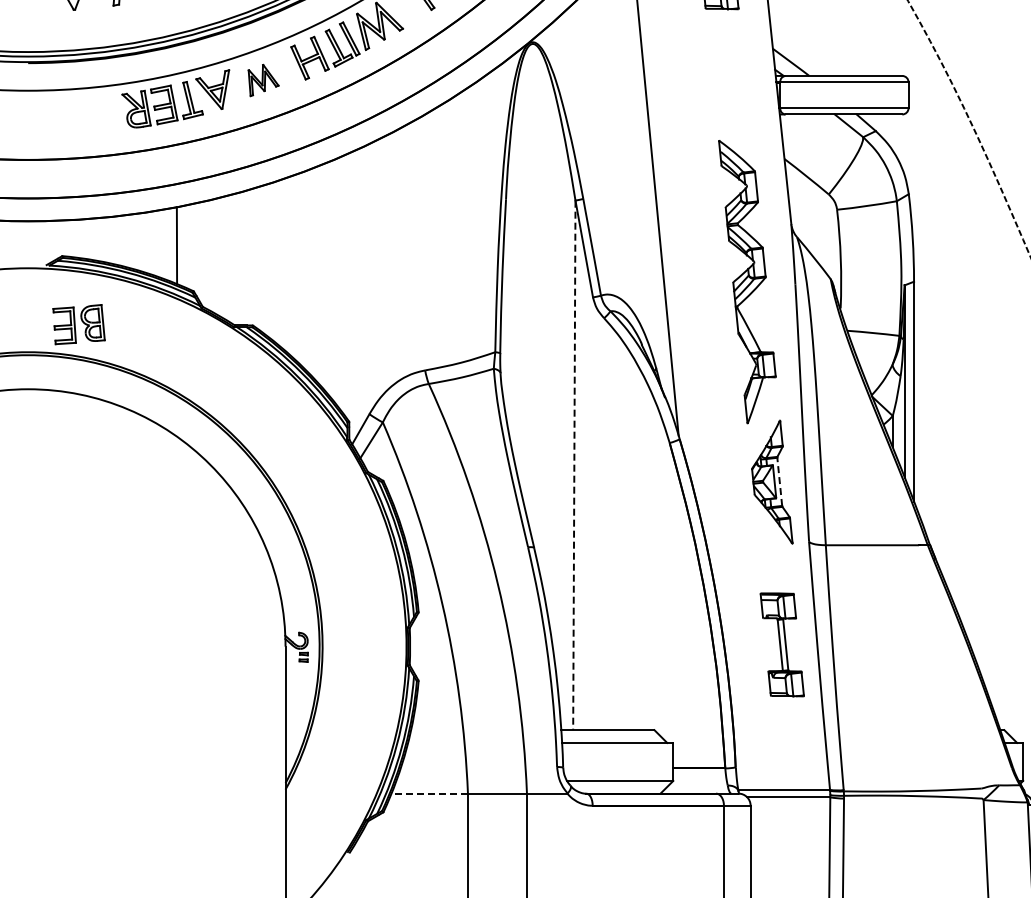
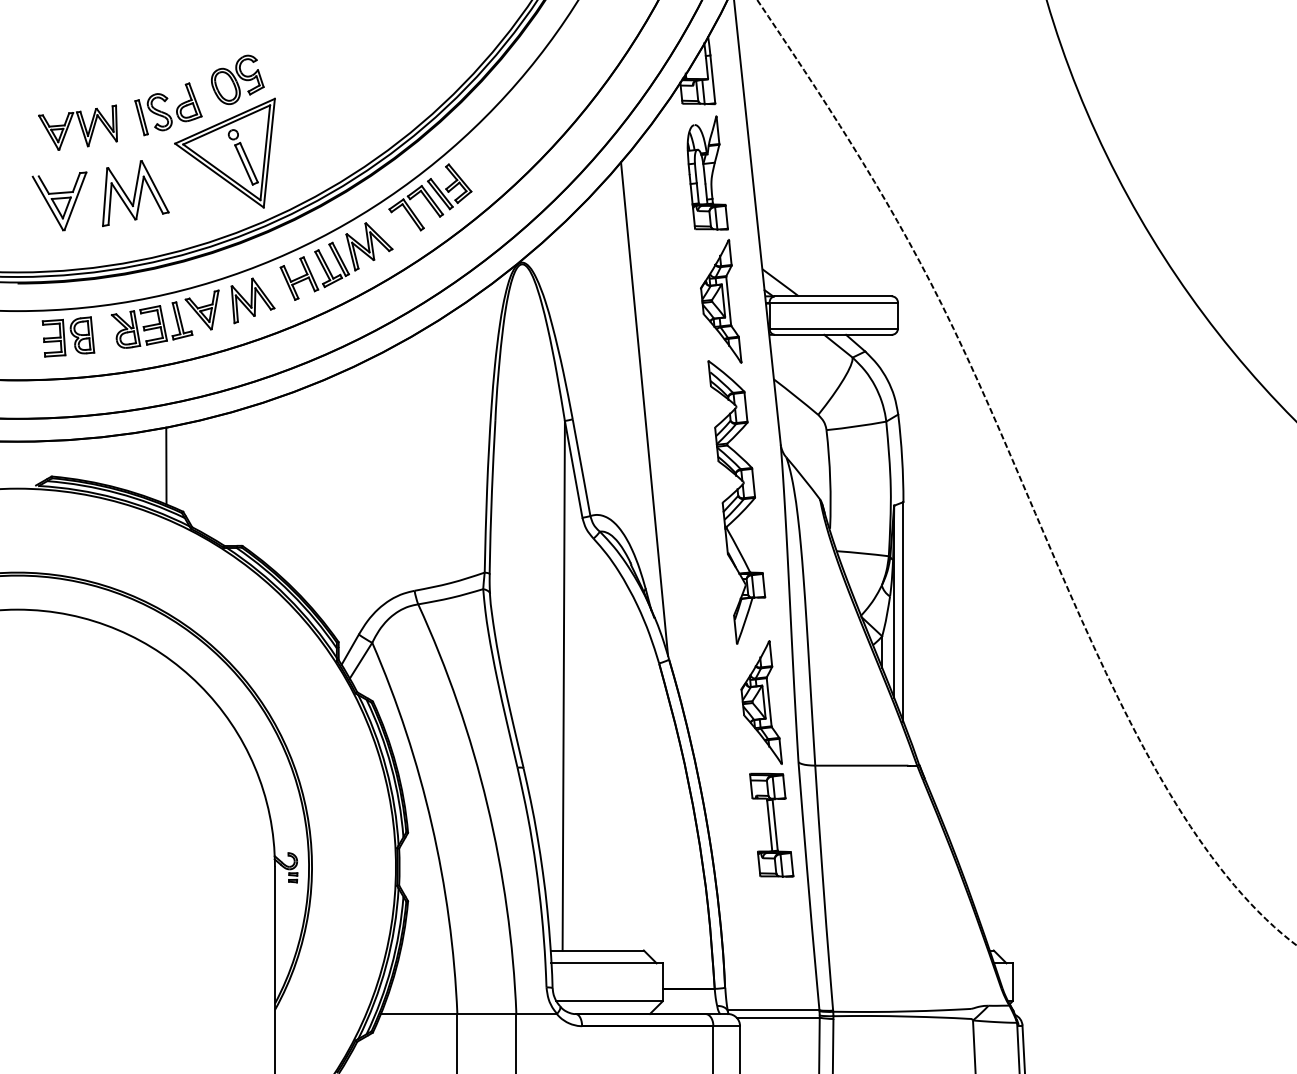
part: (263, 80) -> (252, 300), size x1.43
part: (732, 81) -> (721, 301), added
part: (79, 324) -> (68, 336), moved
line: (574, 465) -> (563, 685), dashed -> solid
line: (780, 481) -> (769, 701), dashed -> solid
part: (782, 644) -> (771, 824), moved
line: (429, 793) -> (418, 1013), dashed -> solid

